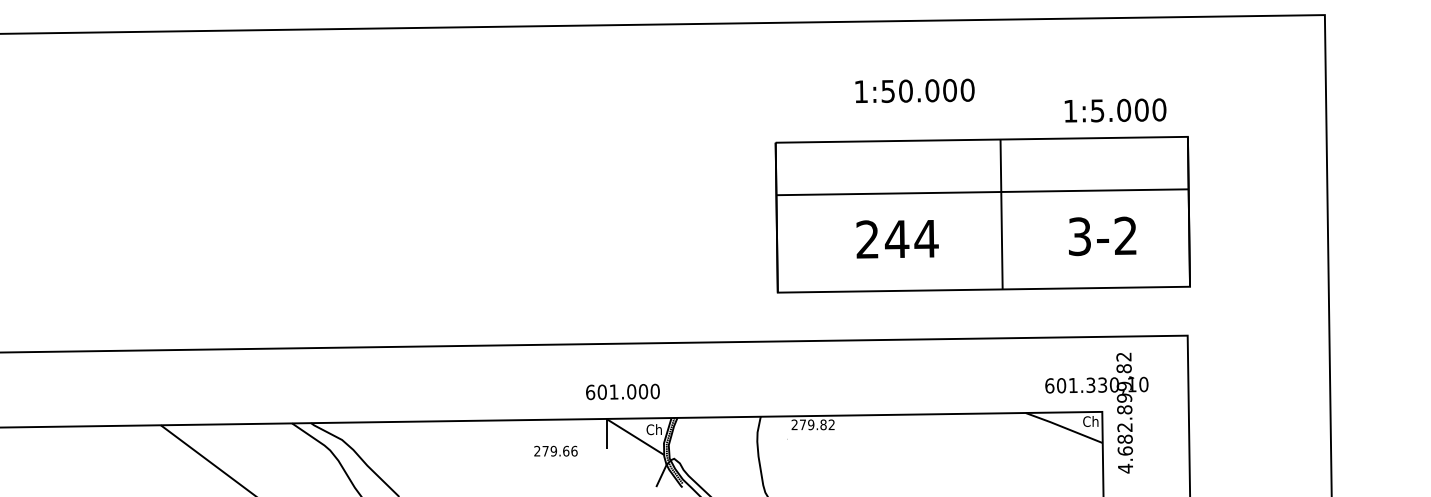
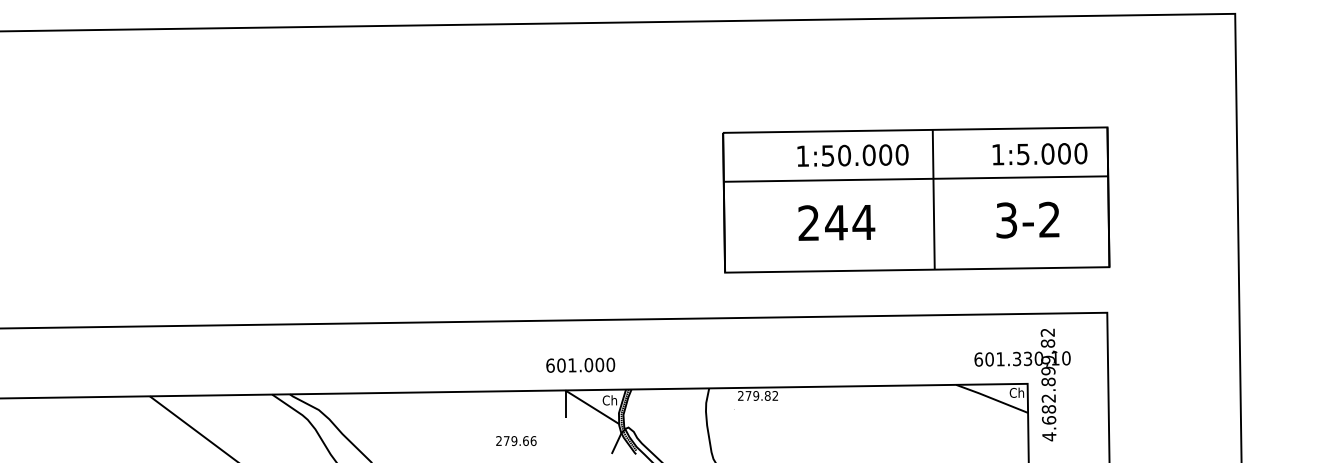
text: (914, 90) -> (852, 155), moved
text: (1115, 110) -> (1039, 154), moved
text: (555, 450) -> (515, 440), moved

